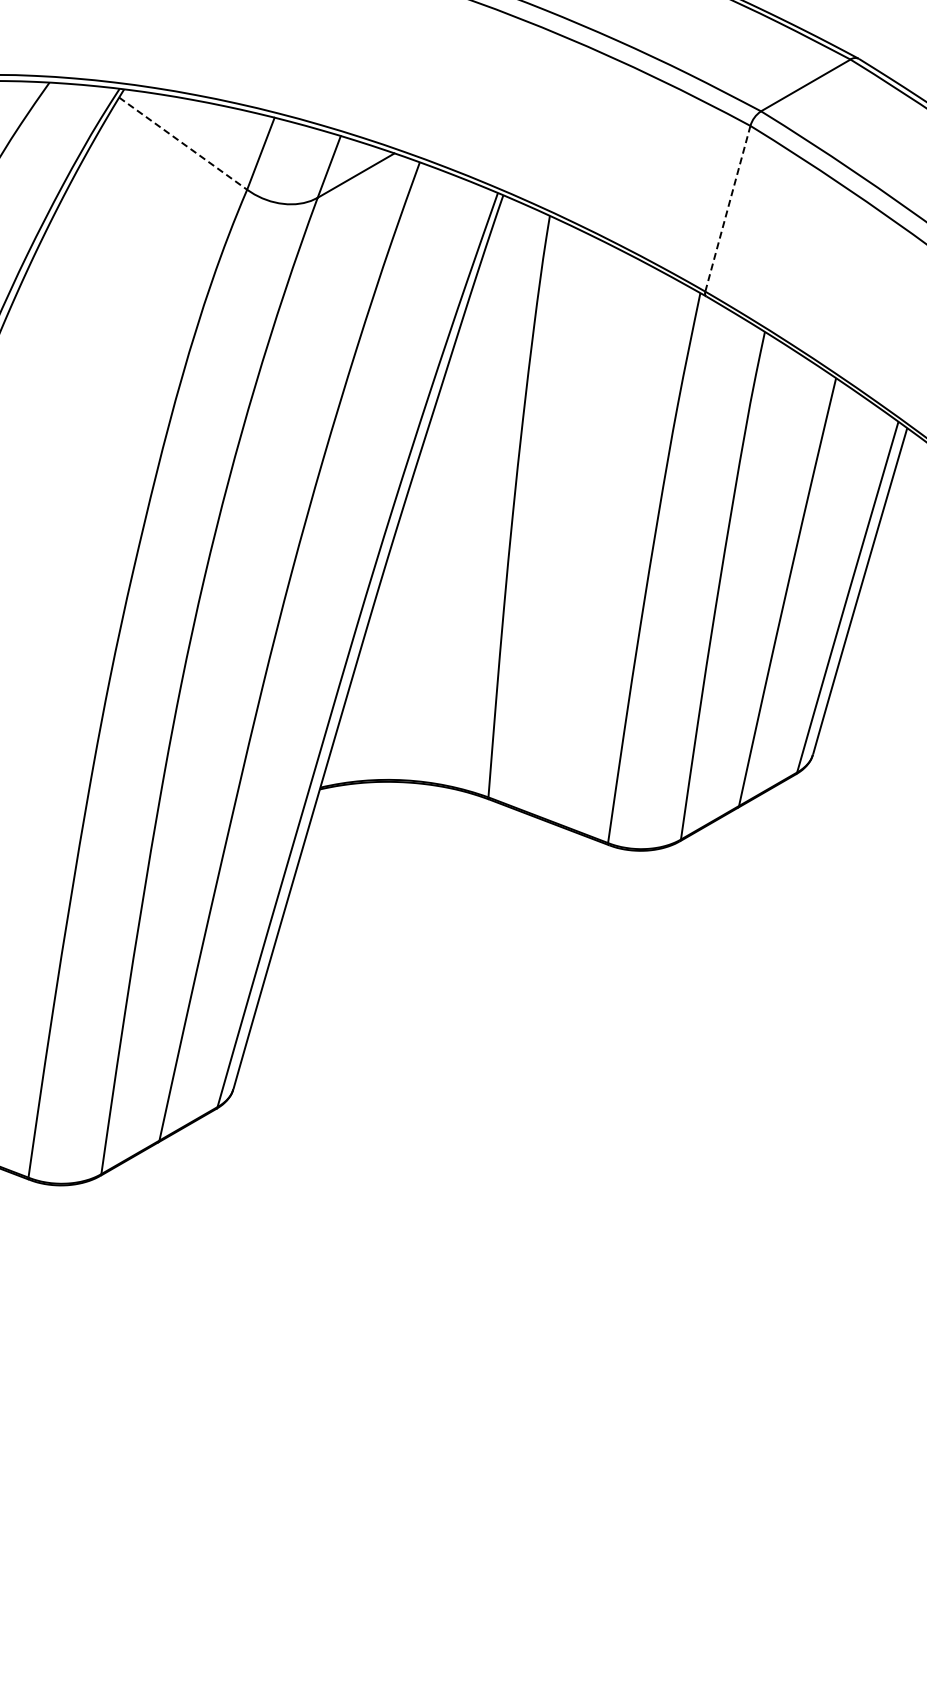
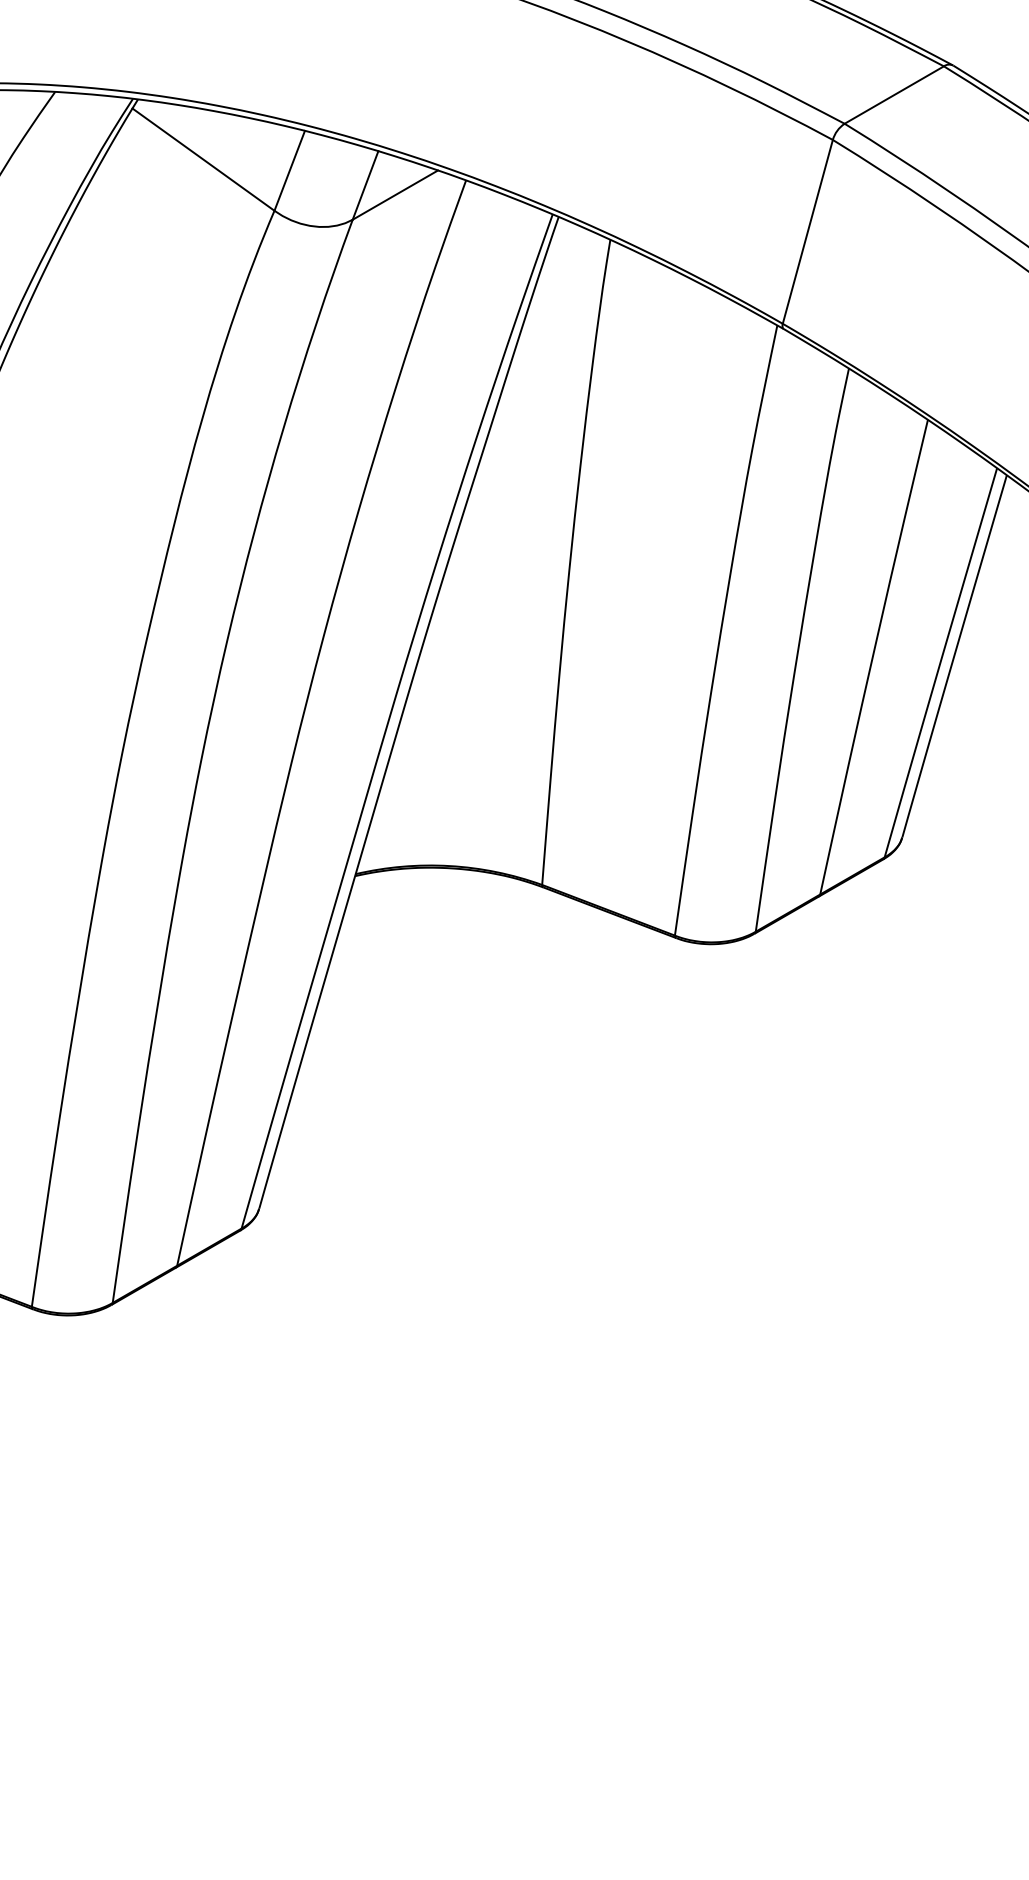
line: (183, 143) -> (203, 159), dashed -> solid
line: (727, 208) -> (807, 231), dashed -> solid

